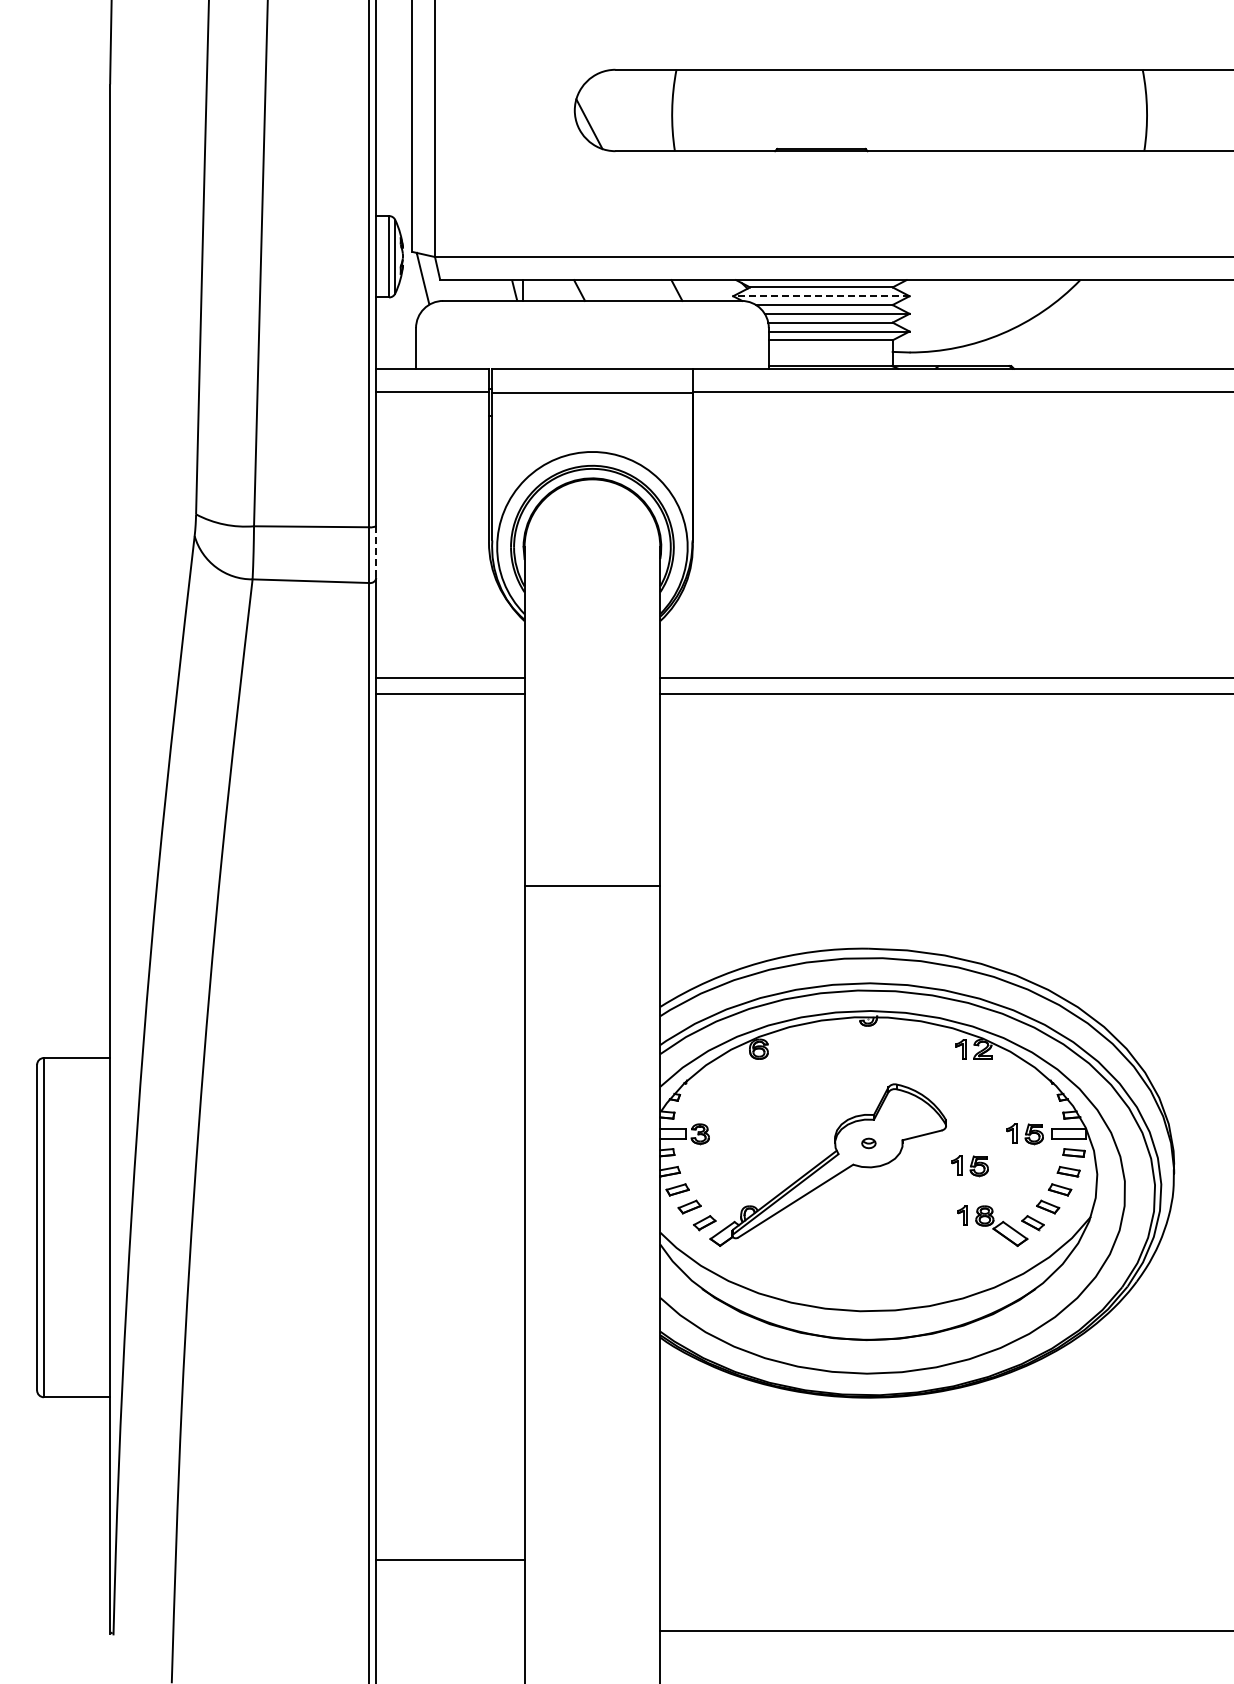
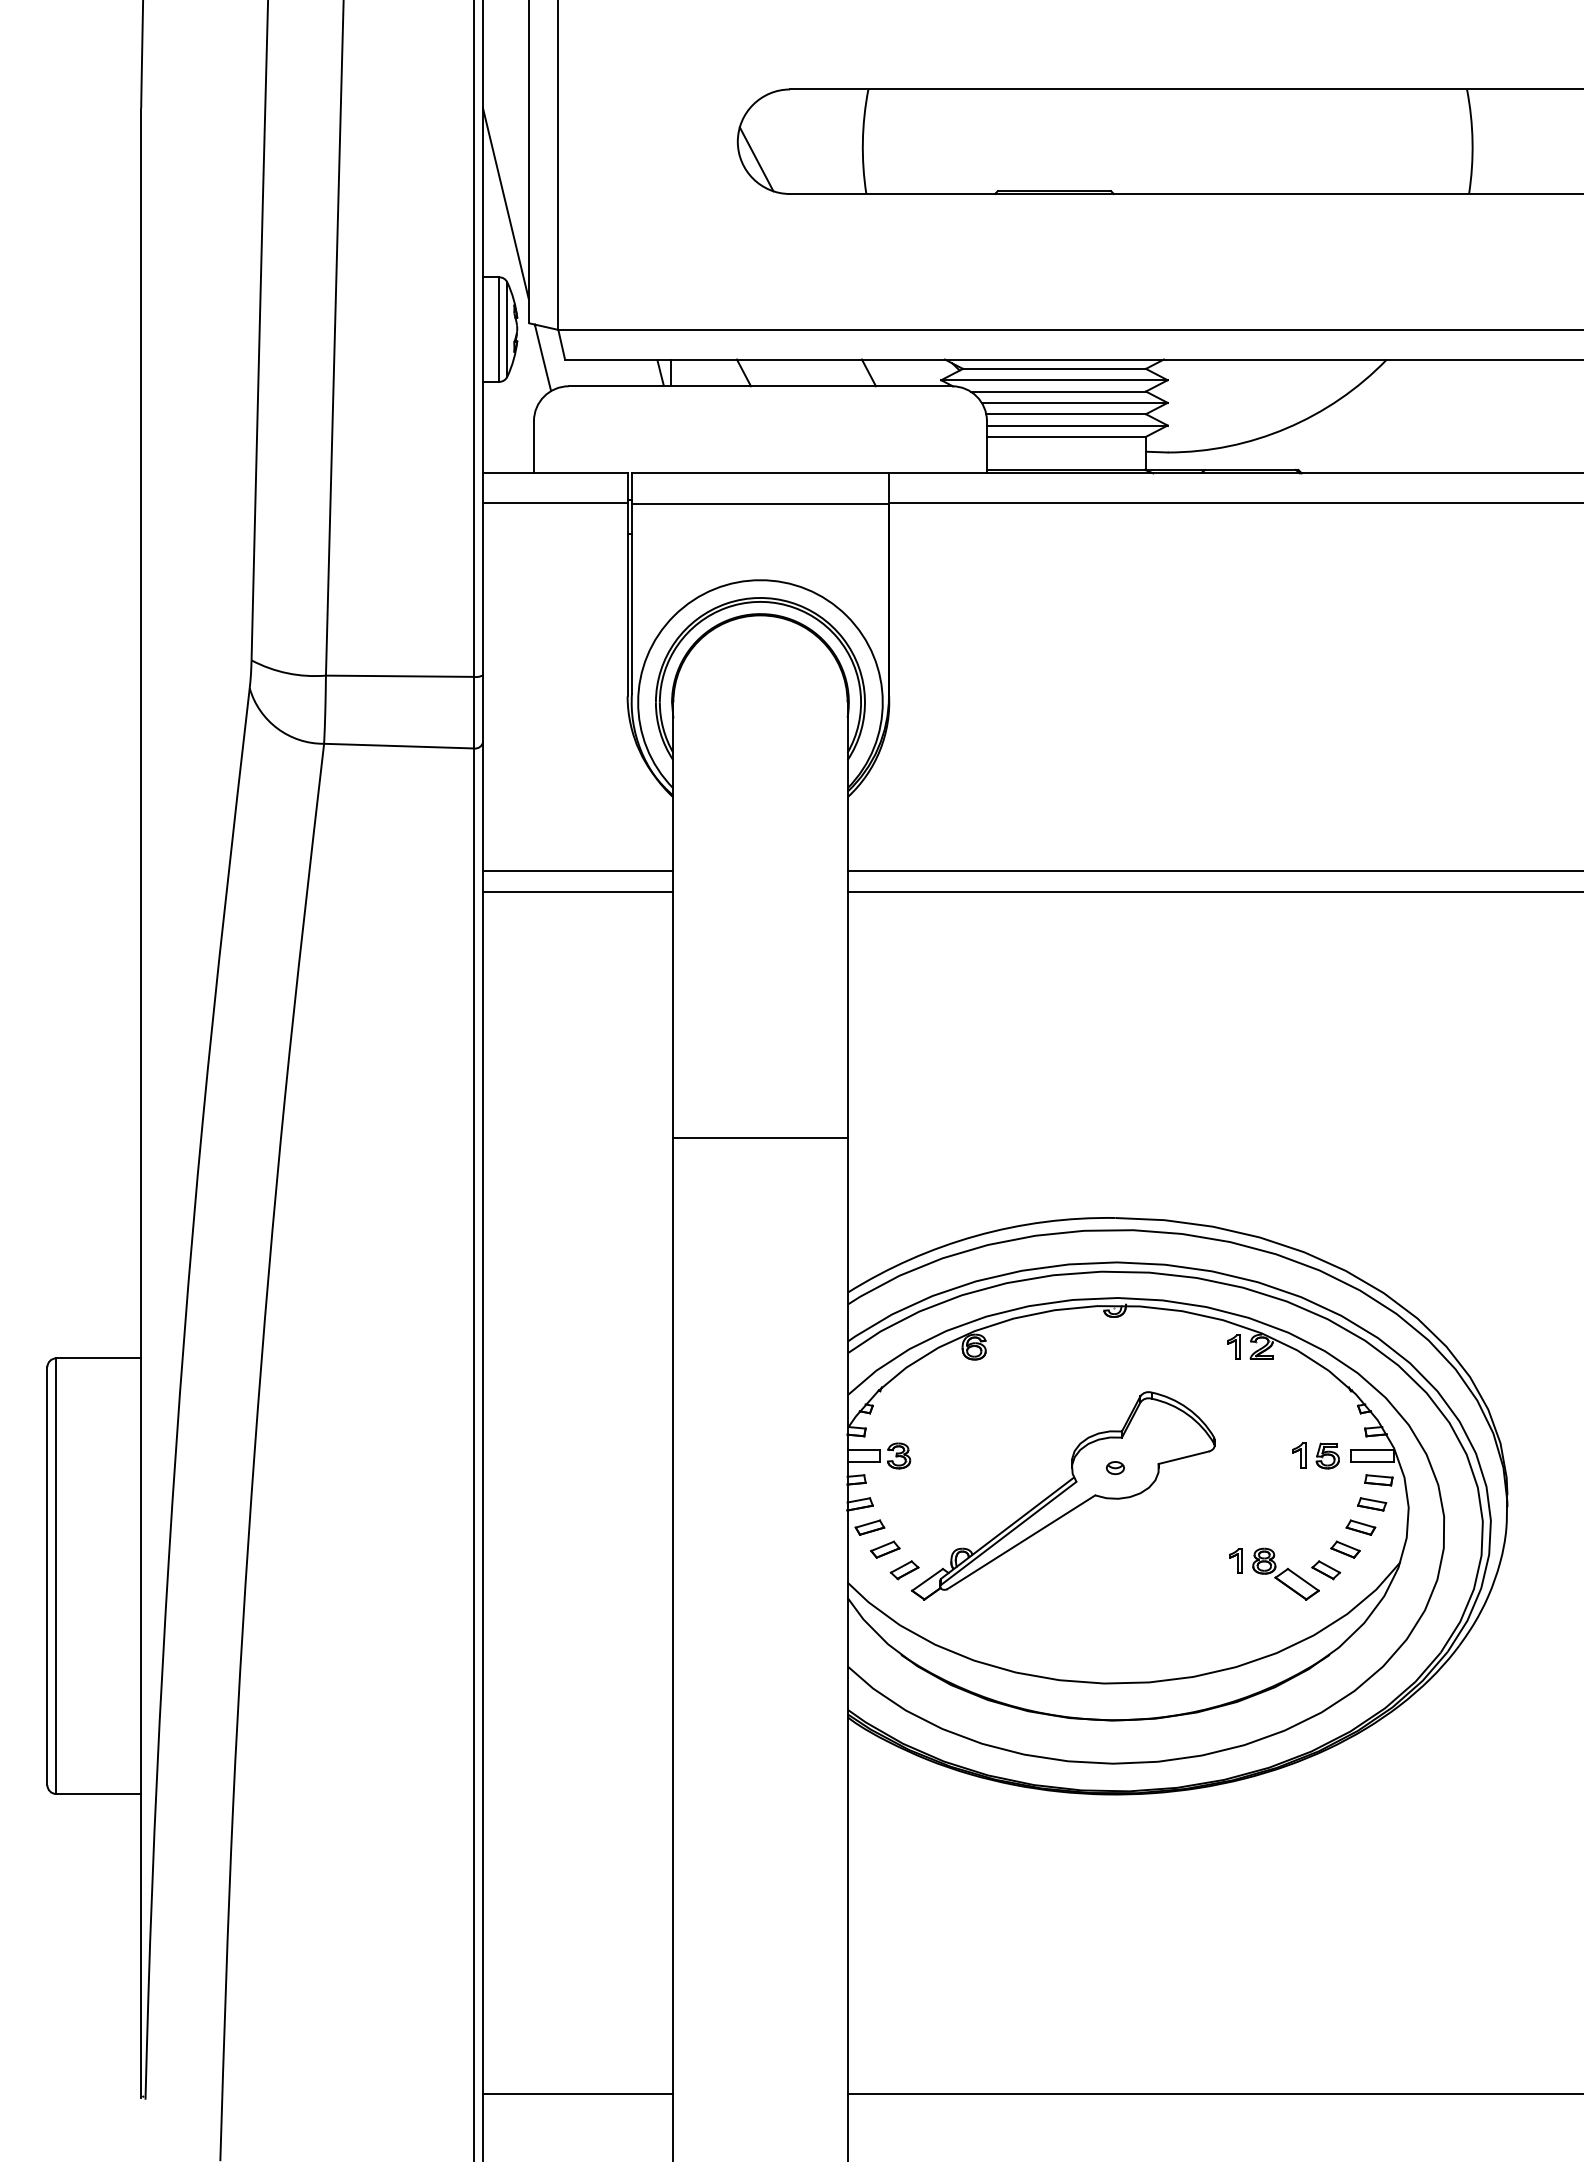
line: (393, 158) -> (505, 203), added
line: (820, 296) -> (1053, 380), dashed -> solid
line: (376, 552) -> (483, 709), dashed -> solid
part: (969, 1166) -> (1244, 1497), removed
line: (450, 1559) -> (578, 2093), moved

